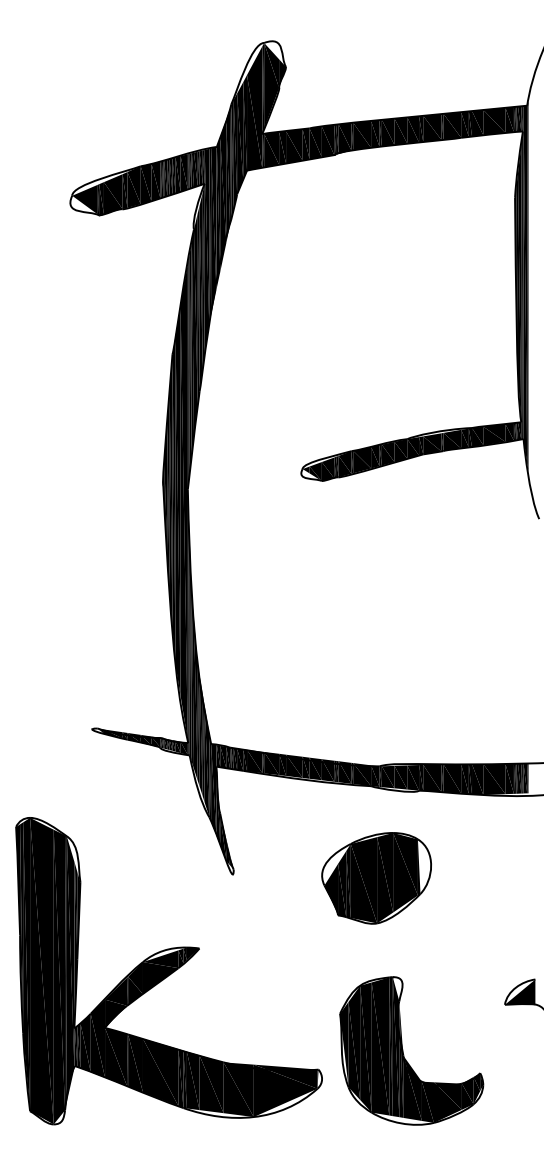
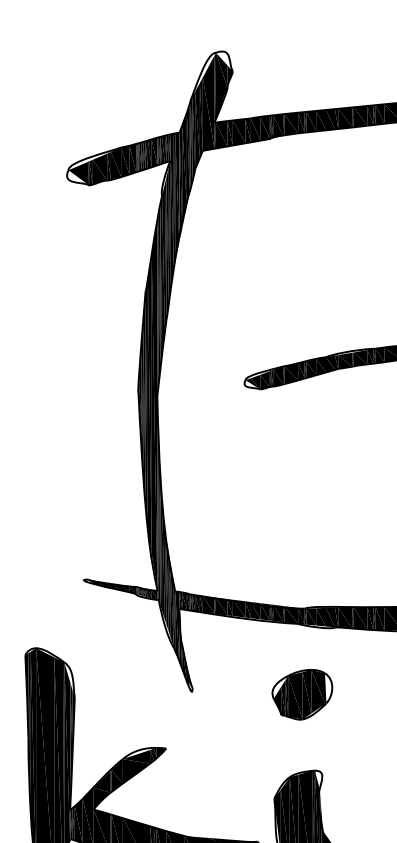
part: (376, 878) -> (302, 694), size x0.71

